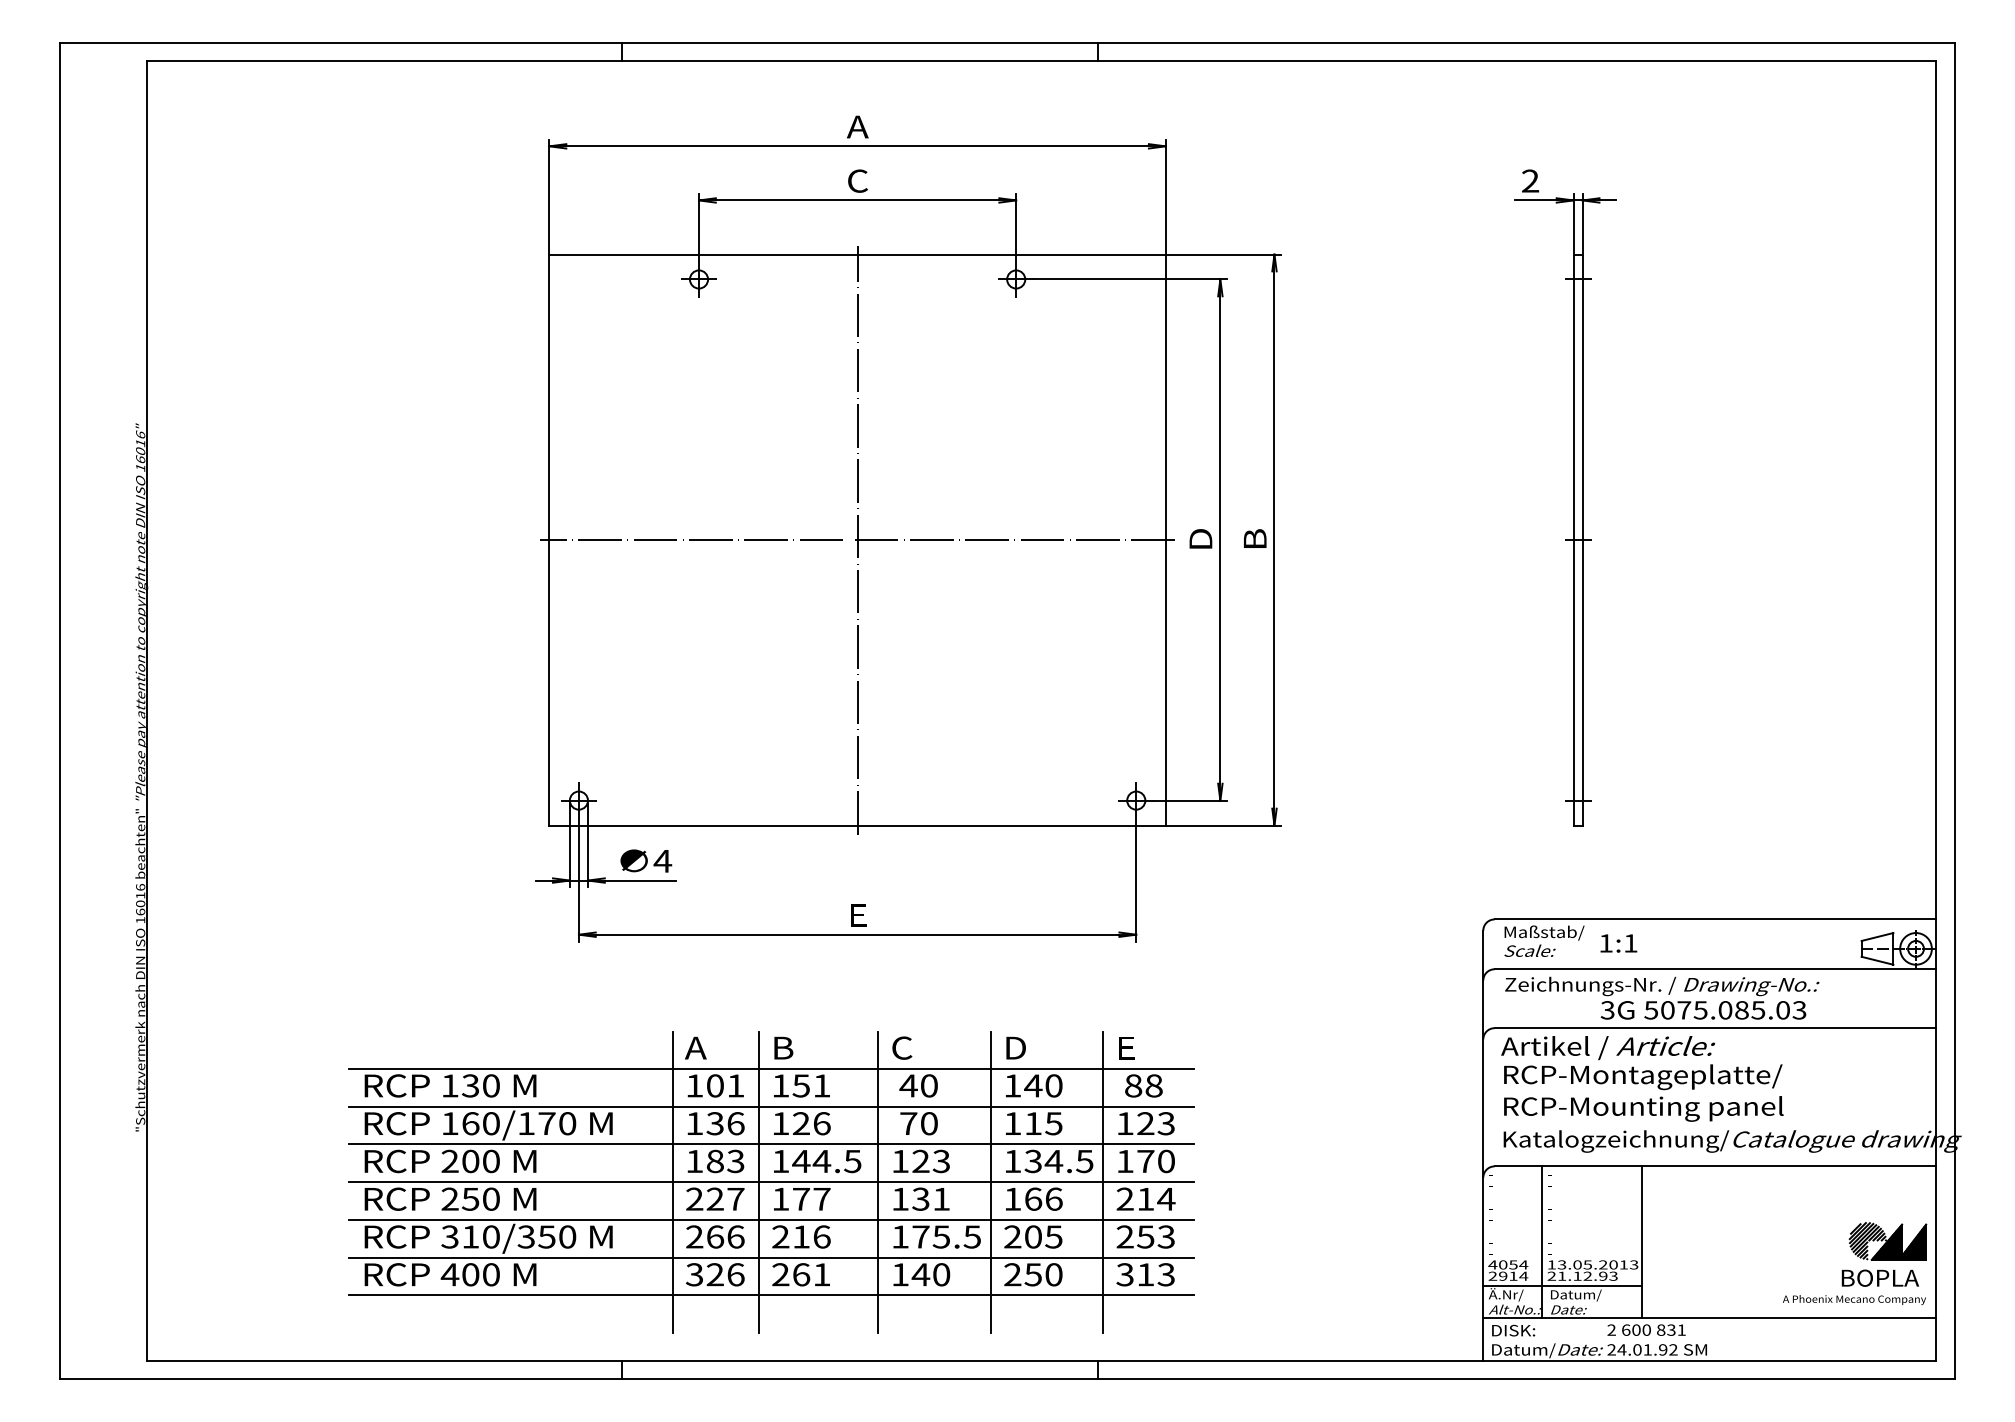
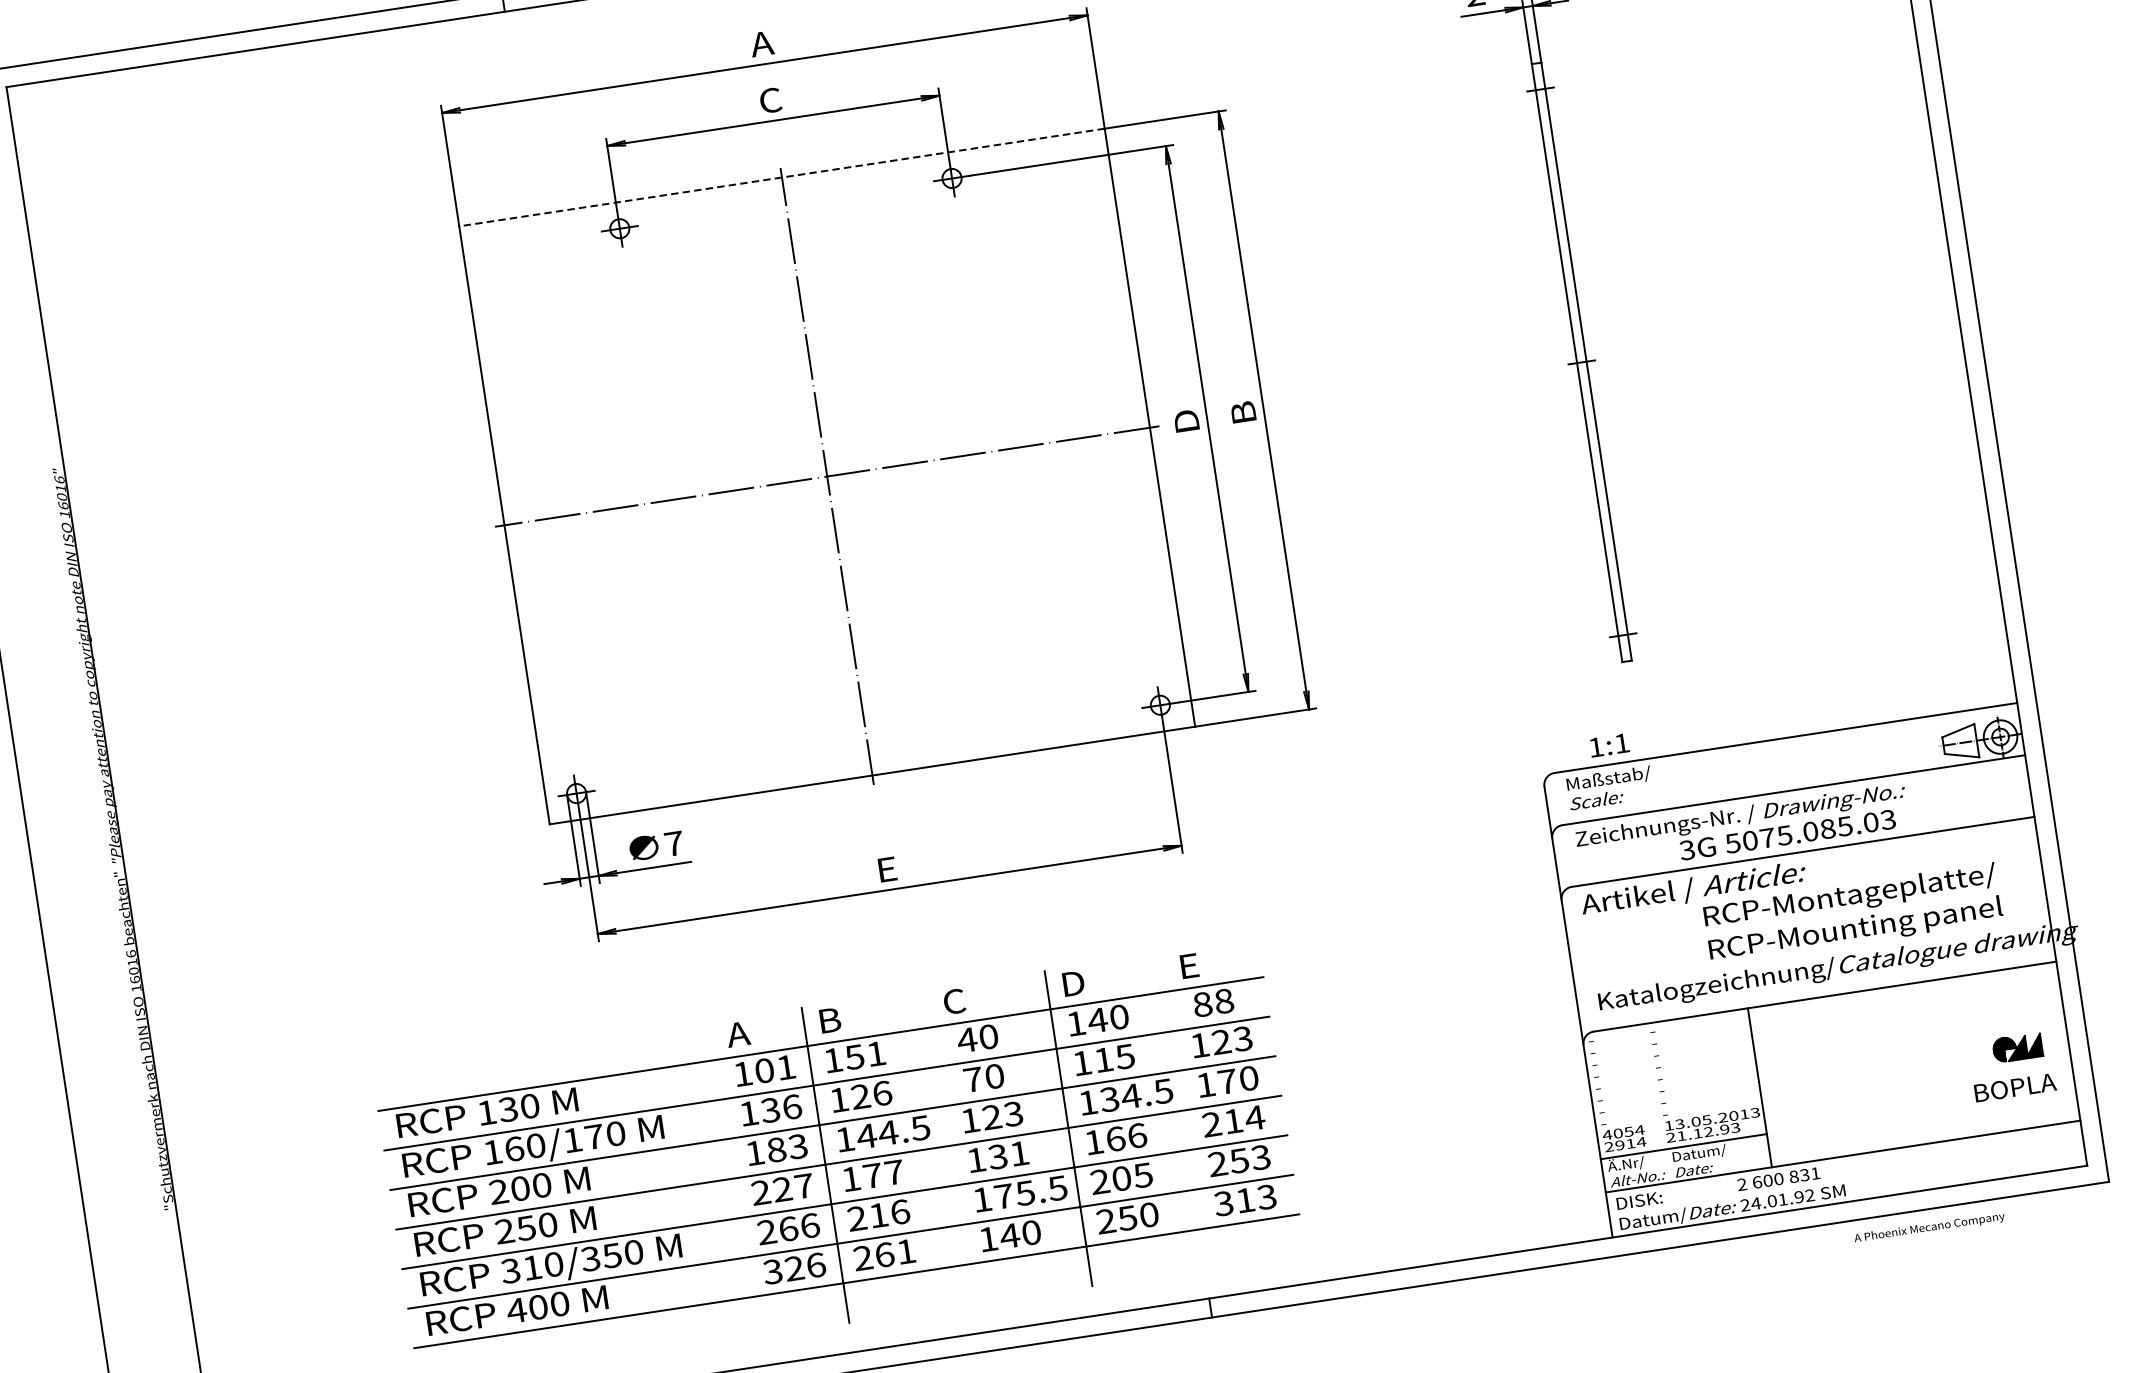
line: (857, 254) -> (781, 177), solid -> dashed
text: (662, 861) -> (673, 844), 4 -> 7
text: (1618, 943) -> (1609, 745), moved
text: (1643, 1092) -> (1853, 913), moved
line: (672, 1182) -> (735, 1178), removed
line: (878, 1182) -> (950, 1146), removed
line: (1103, 1182) -> (1186, 1110), removed
part: (1887, 1241) -> (2017, 1048), size x0.6
line: (1542, 1242) -> (1655, 1103), removed
text: (1854, 1300) -> (1929, 1228), moved

